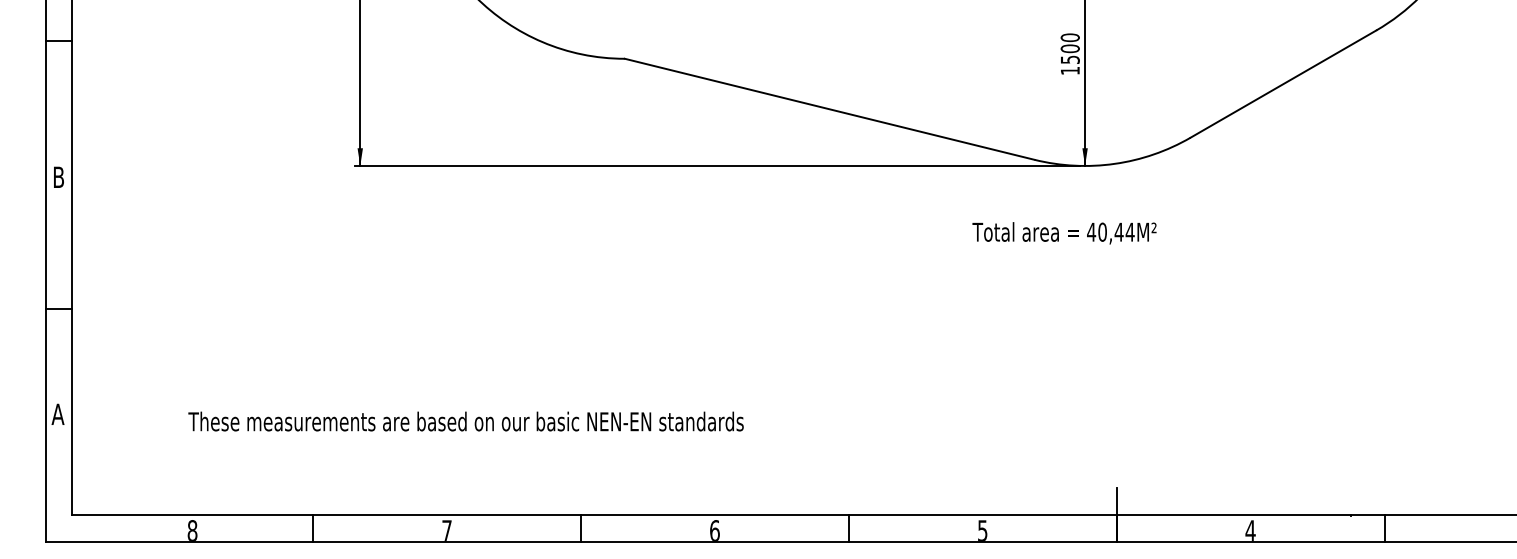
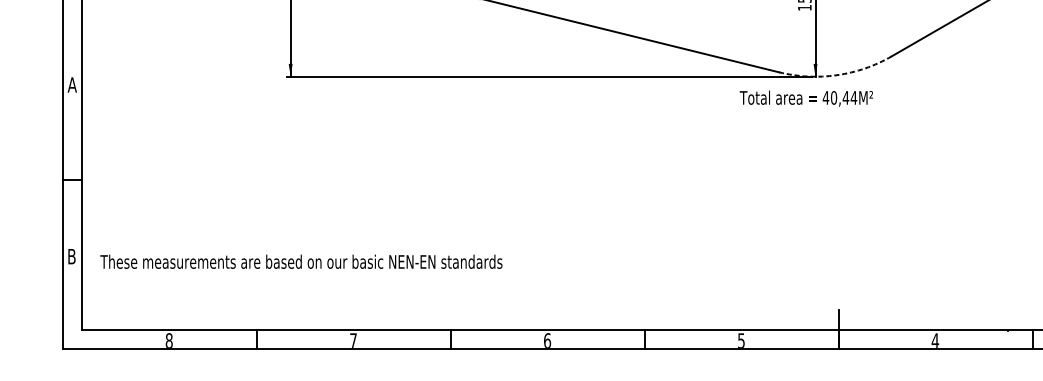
arc: (1114, 163) -> (836, 74), solid -> dashed
text: (58, 176) -> (72, 84), B -> A
text: (1064, 233) -> (806, 98), moved
text: (57, 413) -> (71, 255), A -> B
text: (465, 421) -> (300, 261), moved

